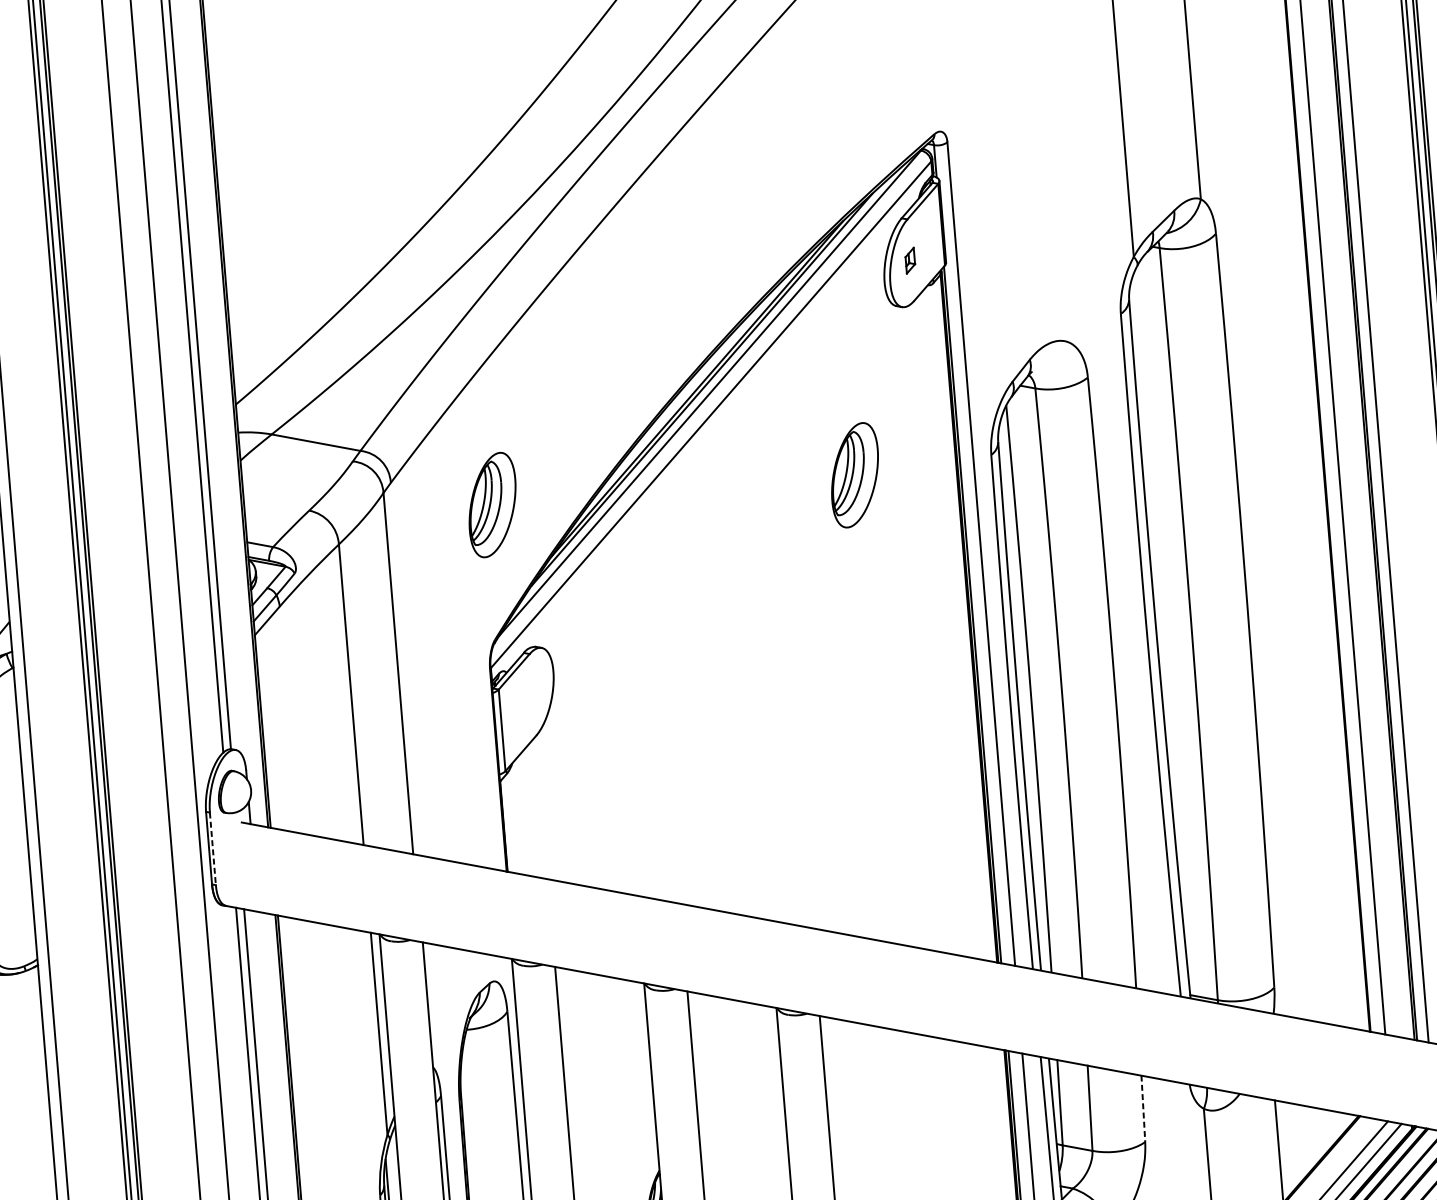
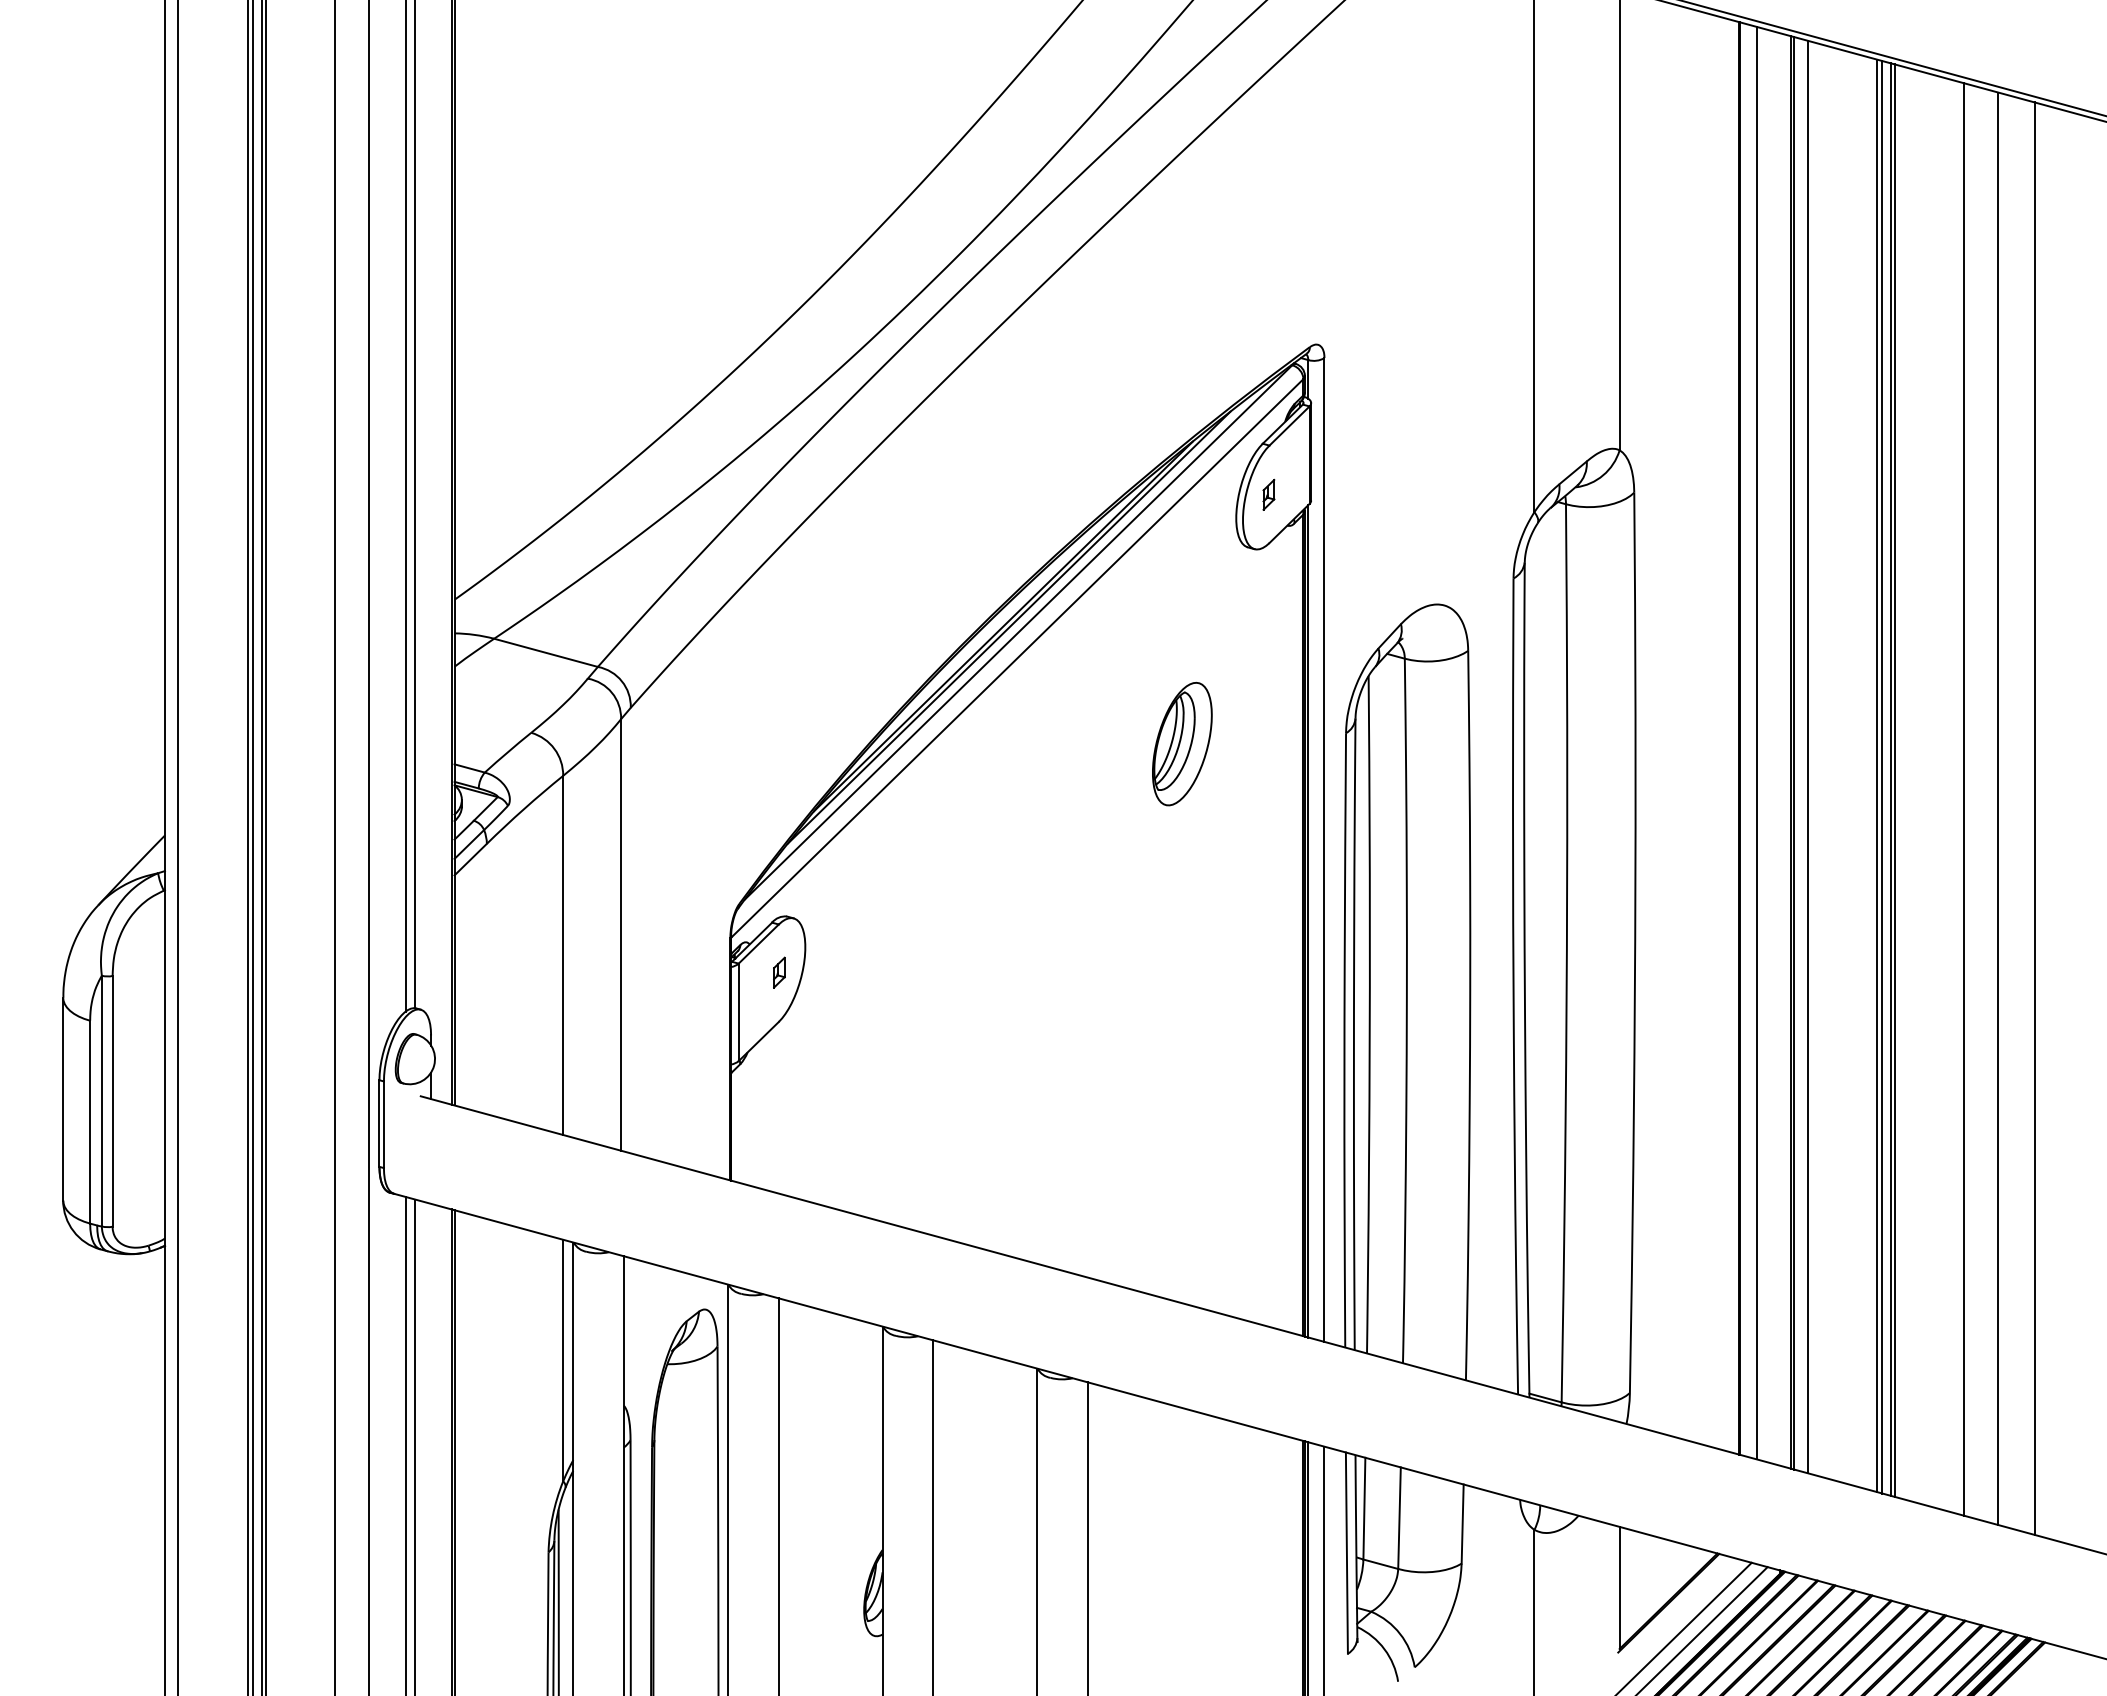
part: (492, 504) -> (749, 743), removed
part: (533, 694) -> (779, 972), added
line: (212, 849) -> (383, 1125), dashed -> solid
line: (1143, 1109) -> (1462, 1524), dashed -> solid

